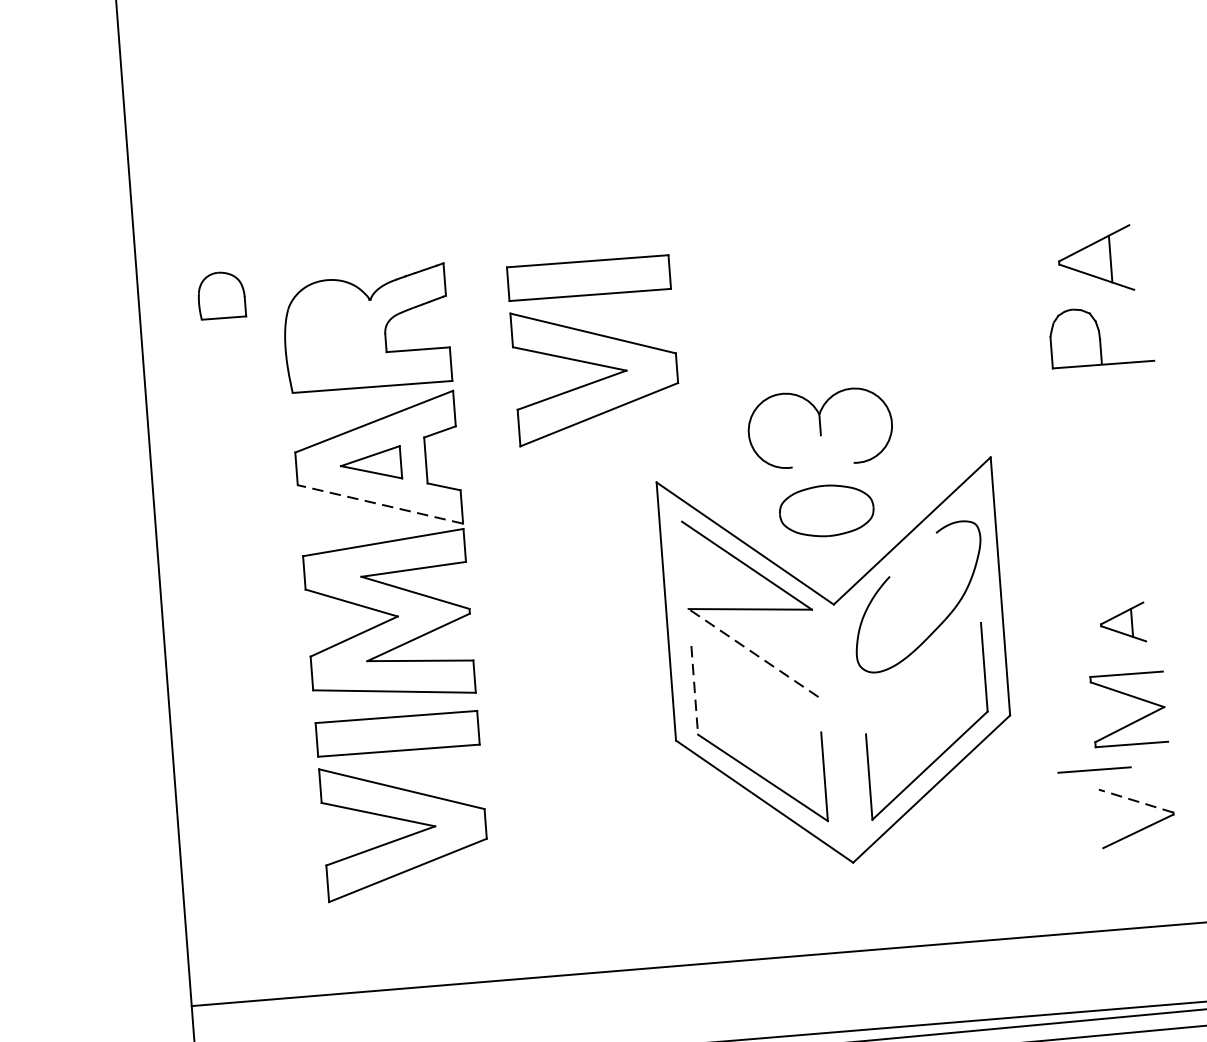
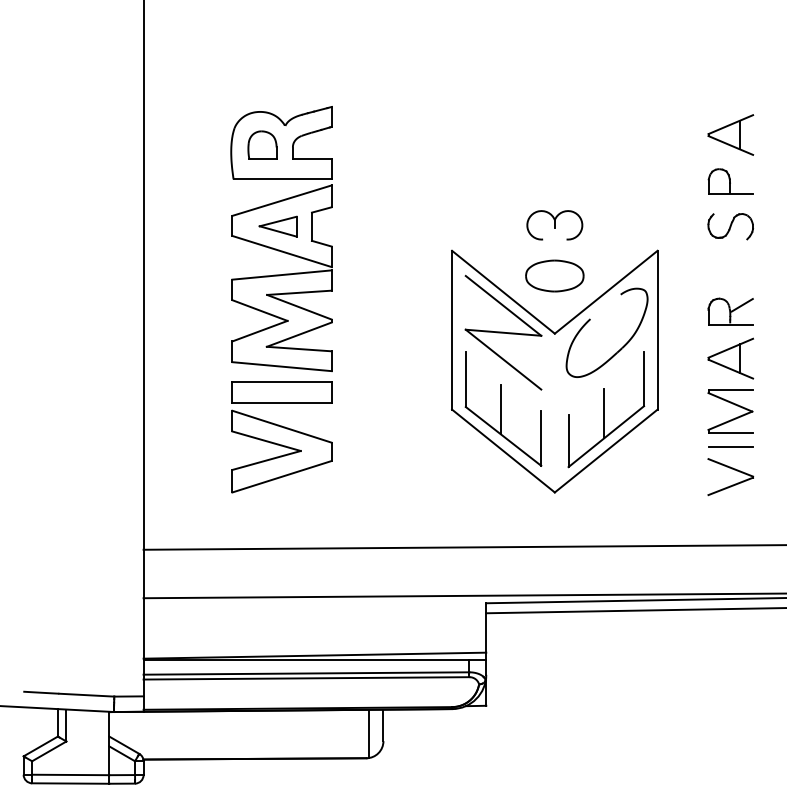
part: (221, 293) -> (262, 144), moved
part: (1100, 335) -> (730, 181), size x0.71
part: (593, 351) -> (419, 167), removed
part: (1106, 408) -> (730, 226), added
part: (820, 428) -> (554, 225), size x0.62
line: (379, 504) -> (281, 251), dashed -> solid
part: (1116, 547) -> (730, 311), added
part: (1122, 623) -> (730, 358), size x1.67
line: (753, 652) -> (503, 359), dashed -> solid
line: (694, 691) -> (465, 380), dashed -> solid
line: (924, 728) -> (604, 413), added
line: (756, 734) -> (501, 409), added
line: (1094, 769) -> (730, 446), moved
line: (1135, 800) -> (730, 467), dashed -> solid

